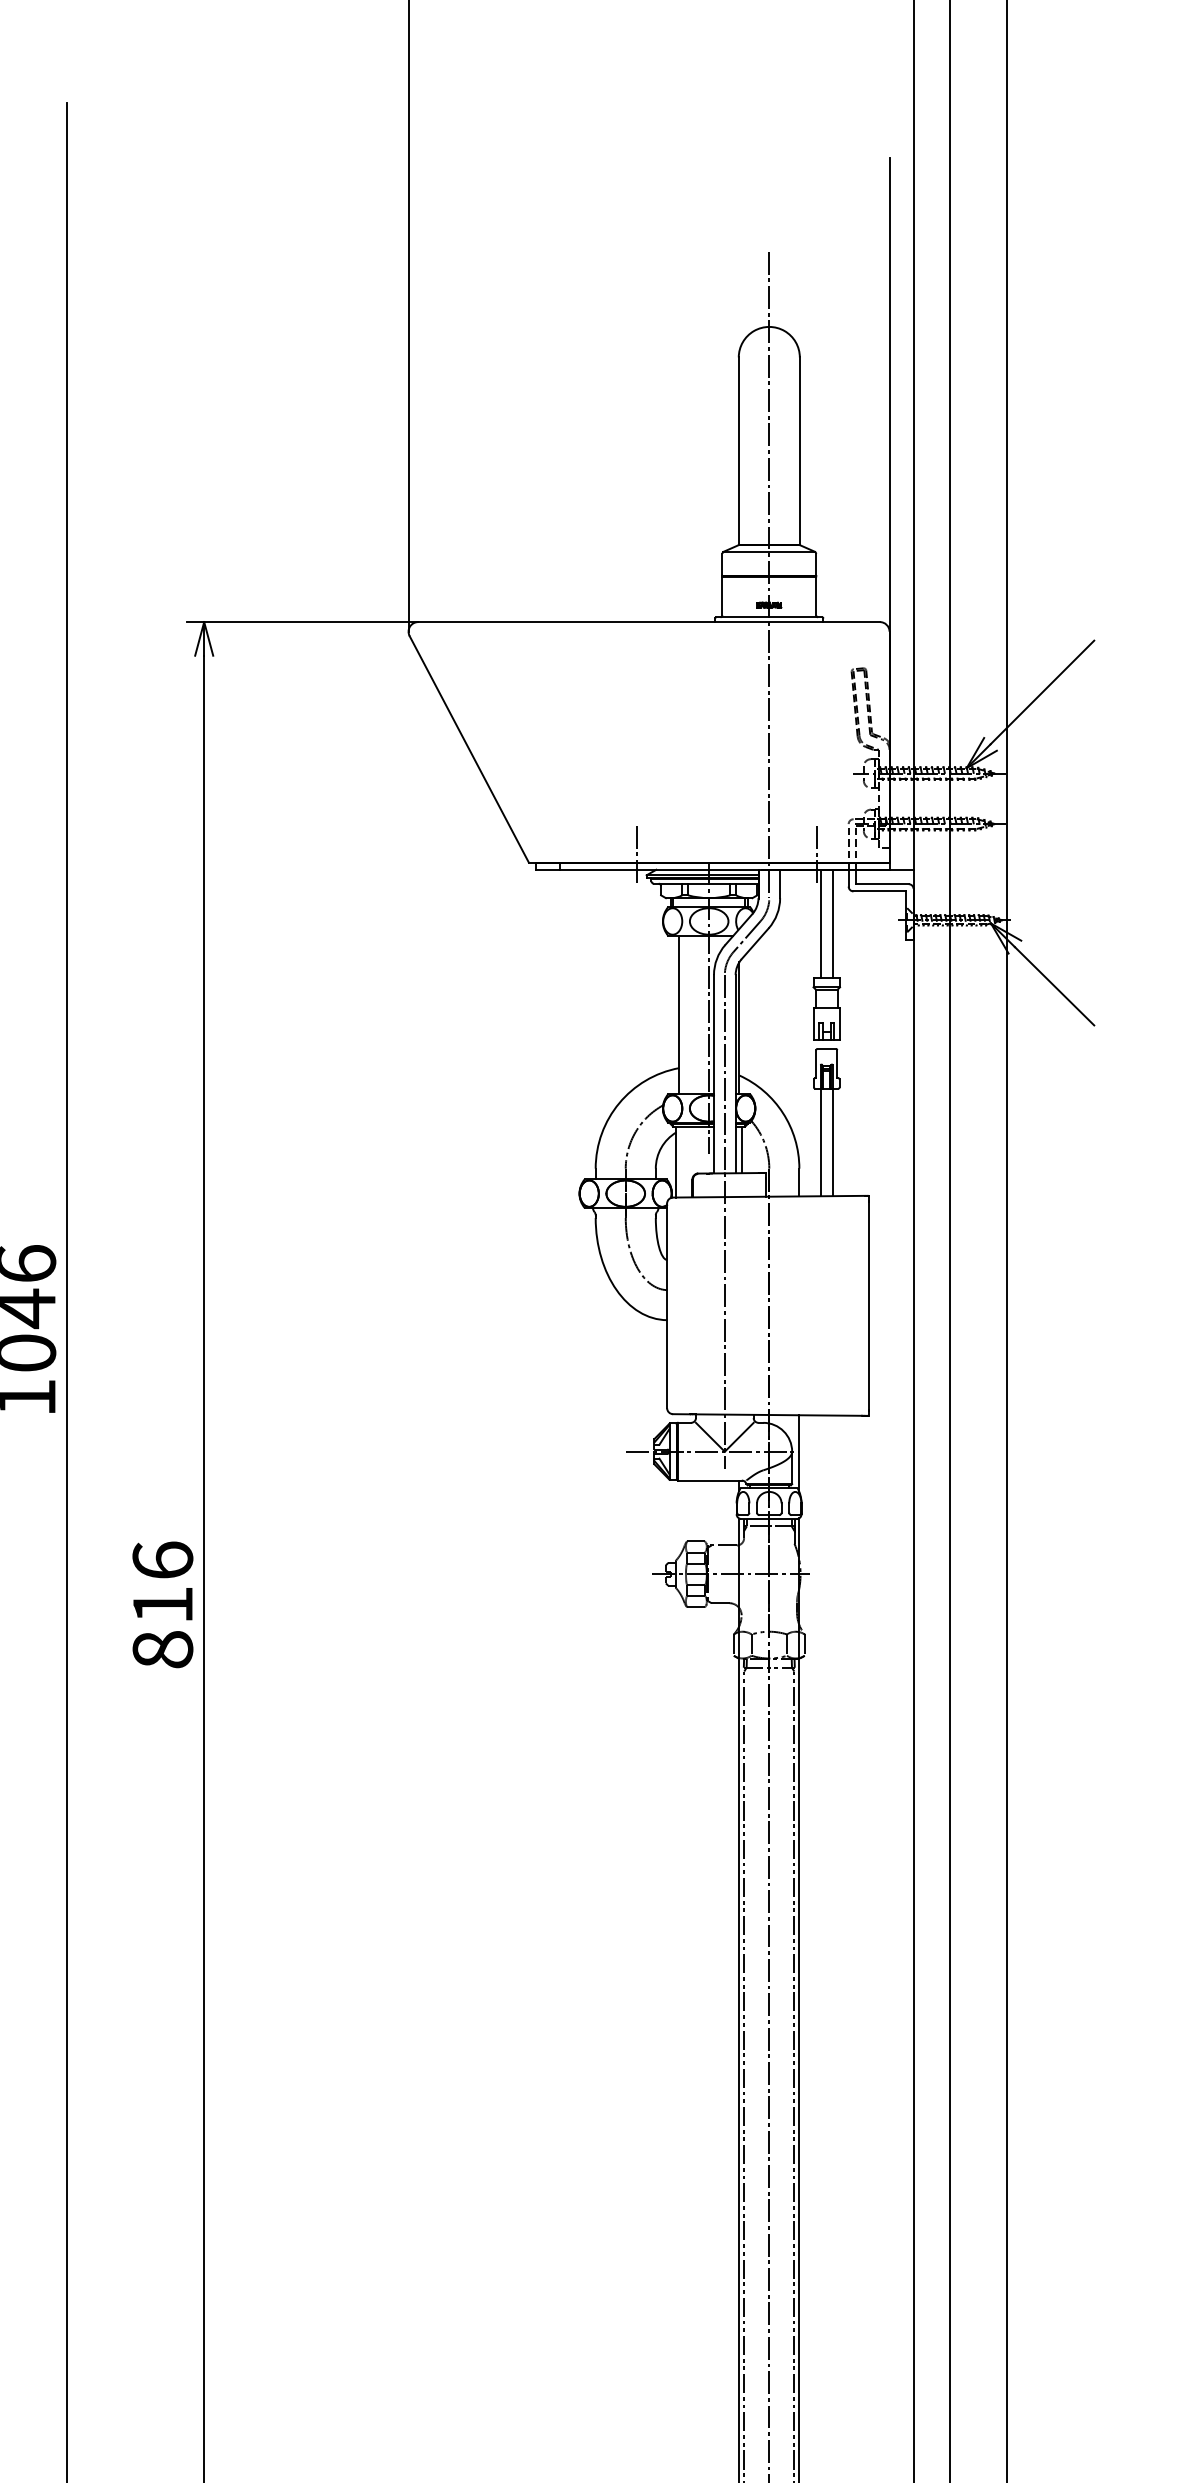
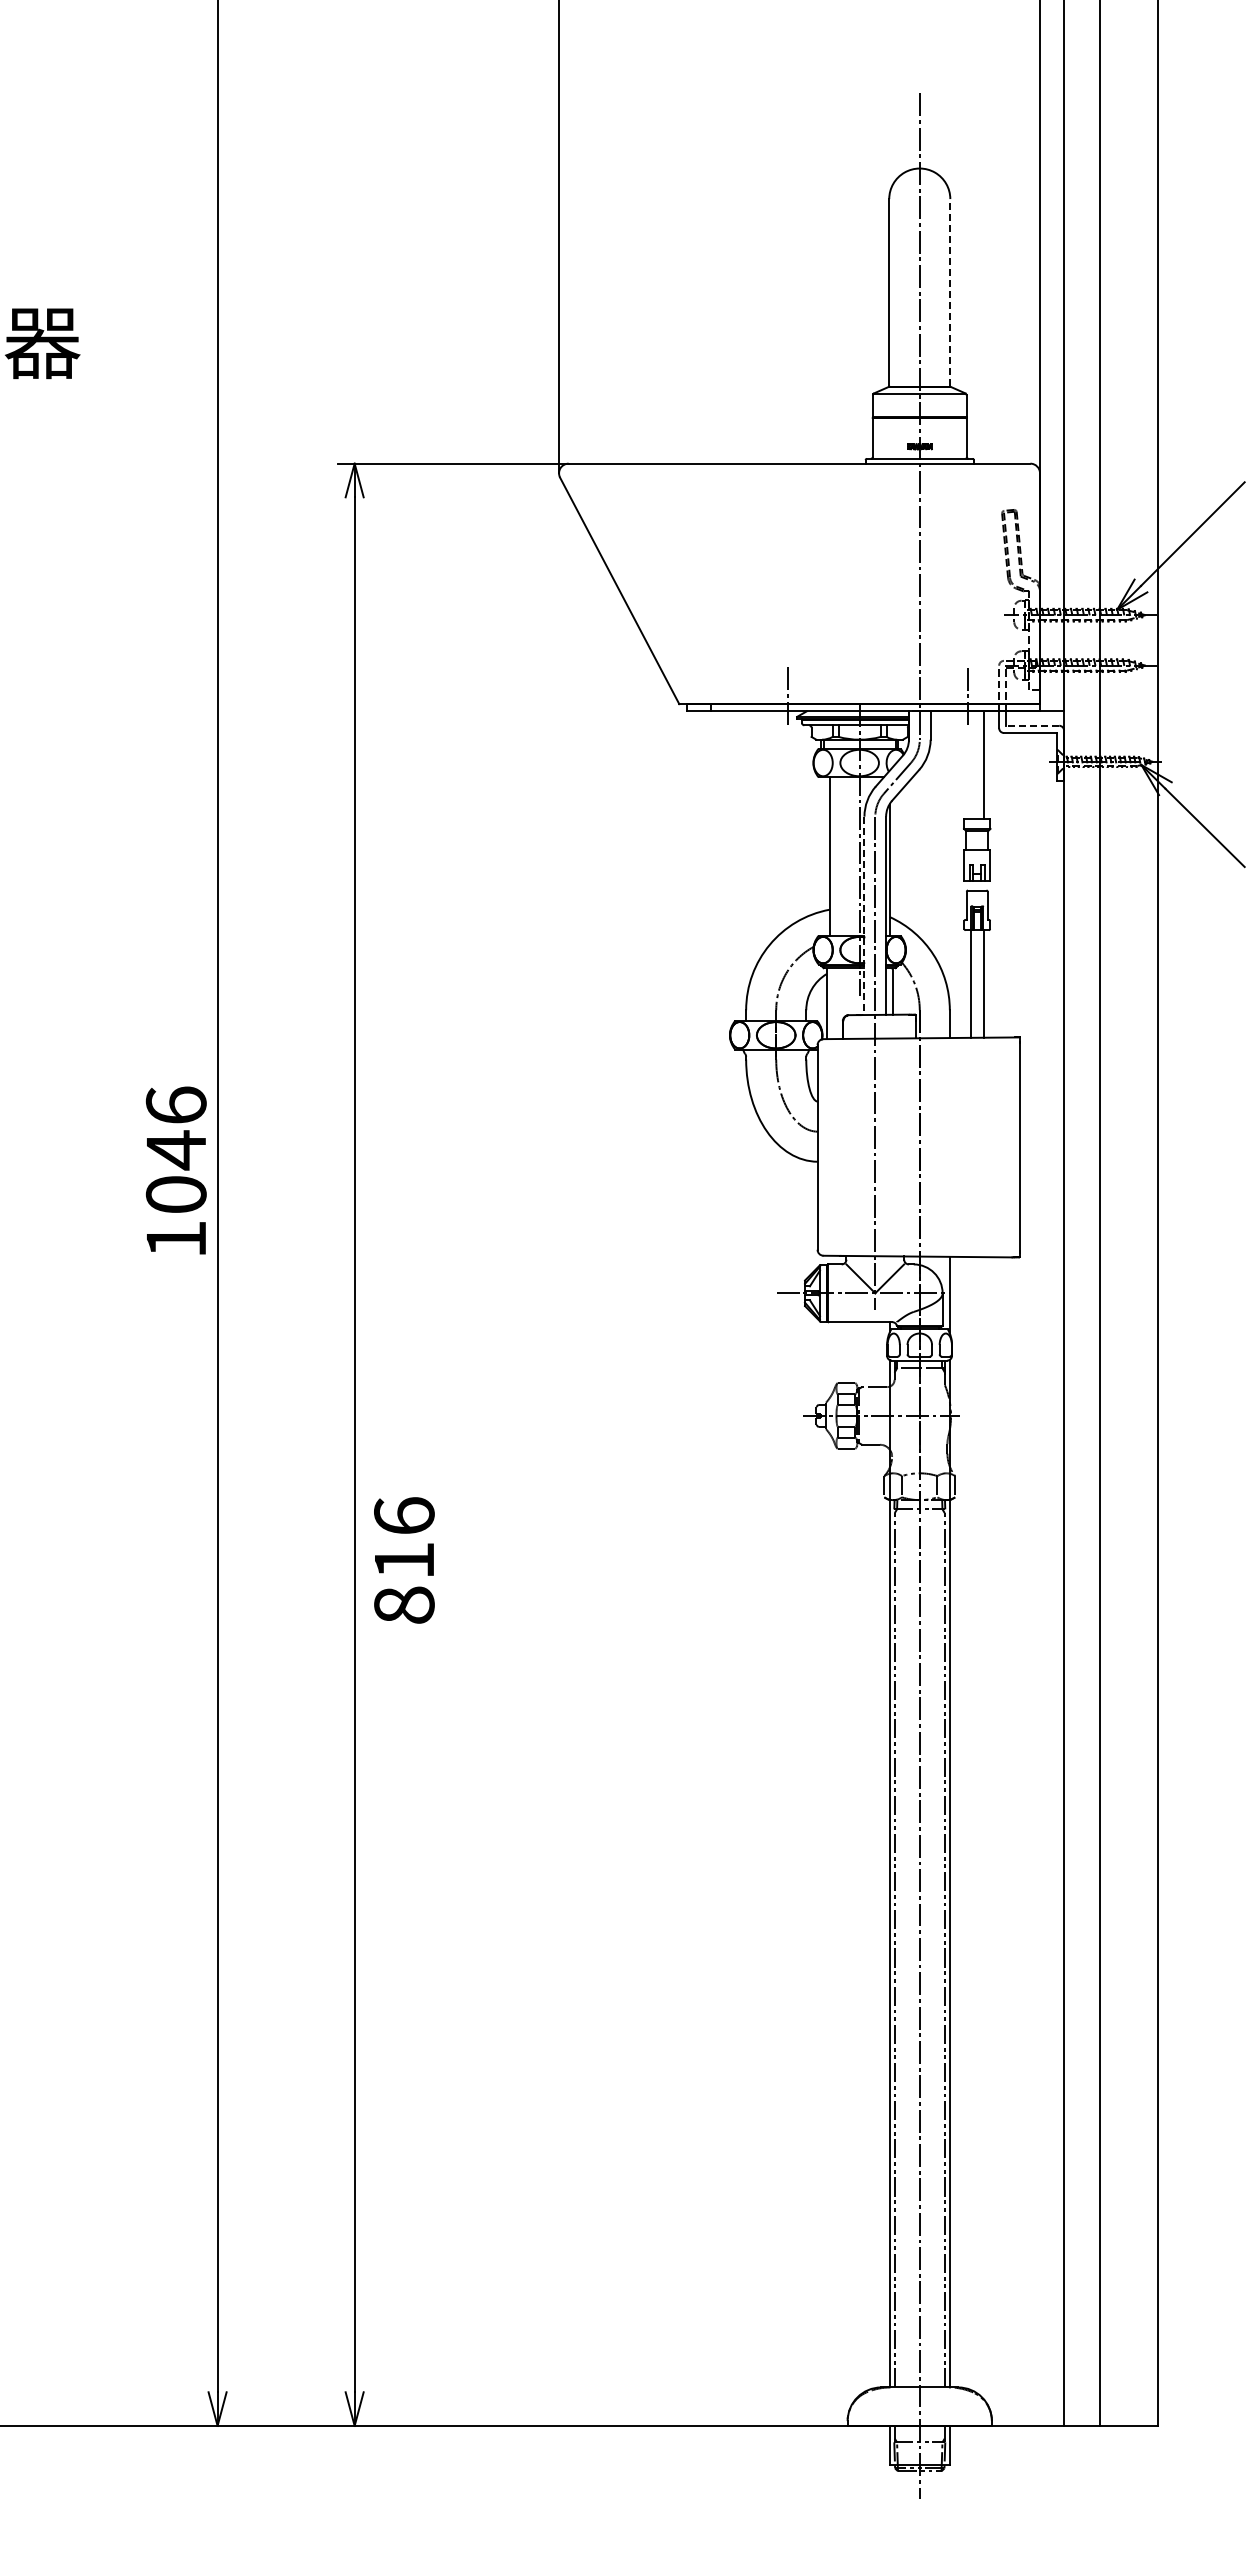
line: (800, 450) -> (950, 292), solid -> dashed
line: (882, 883) -> (1032, 725), solid -> dashed
line: (821, 923) -> (971, 765), removed
line: (714, 1074) -> (864, 916), solid -> dashed
text: (163, 1604) -> (404, 1560), moved

